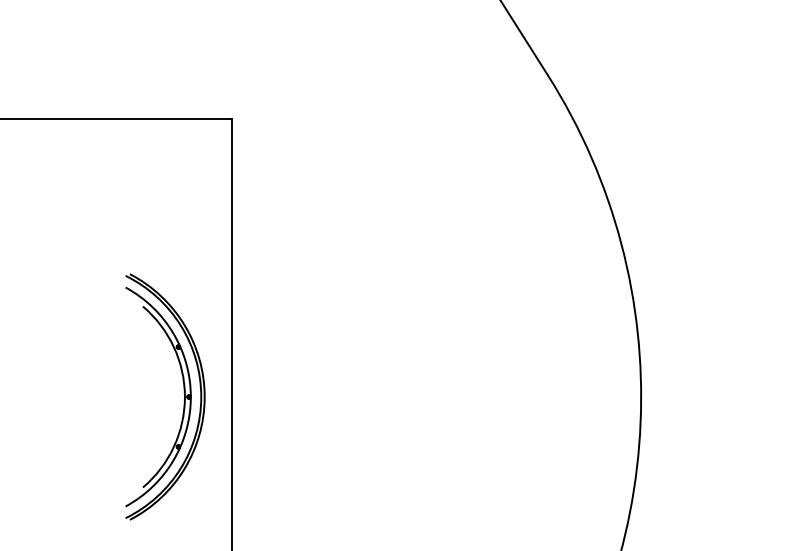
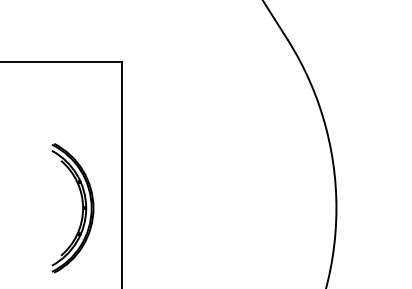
part: (183, 397) -> (82, 208), moved

